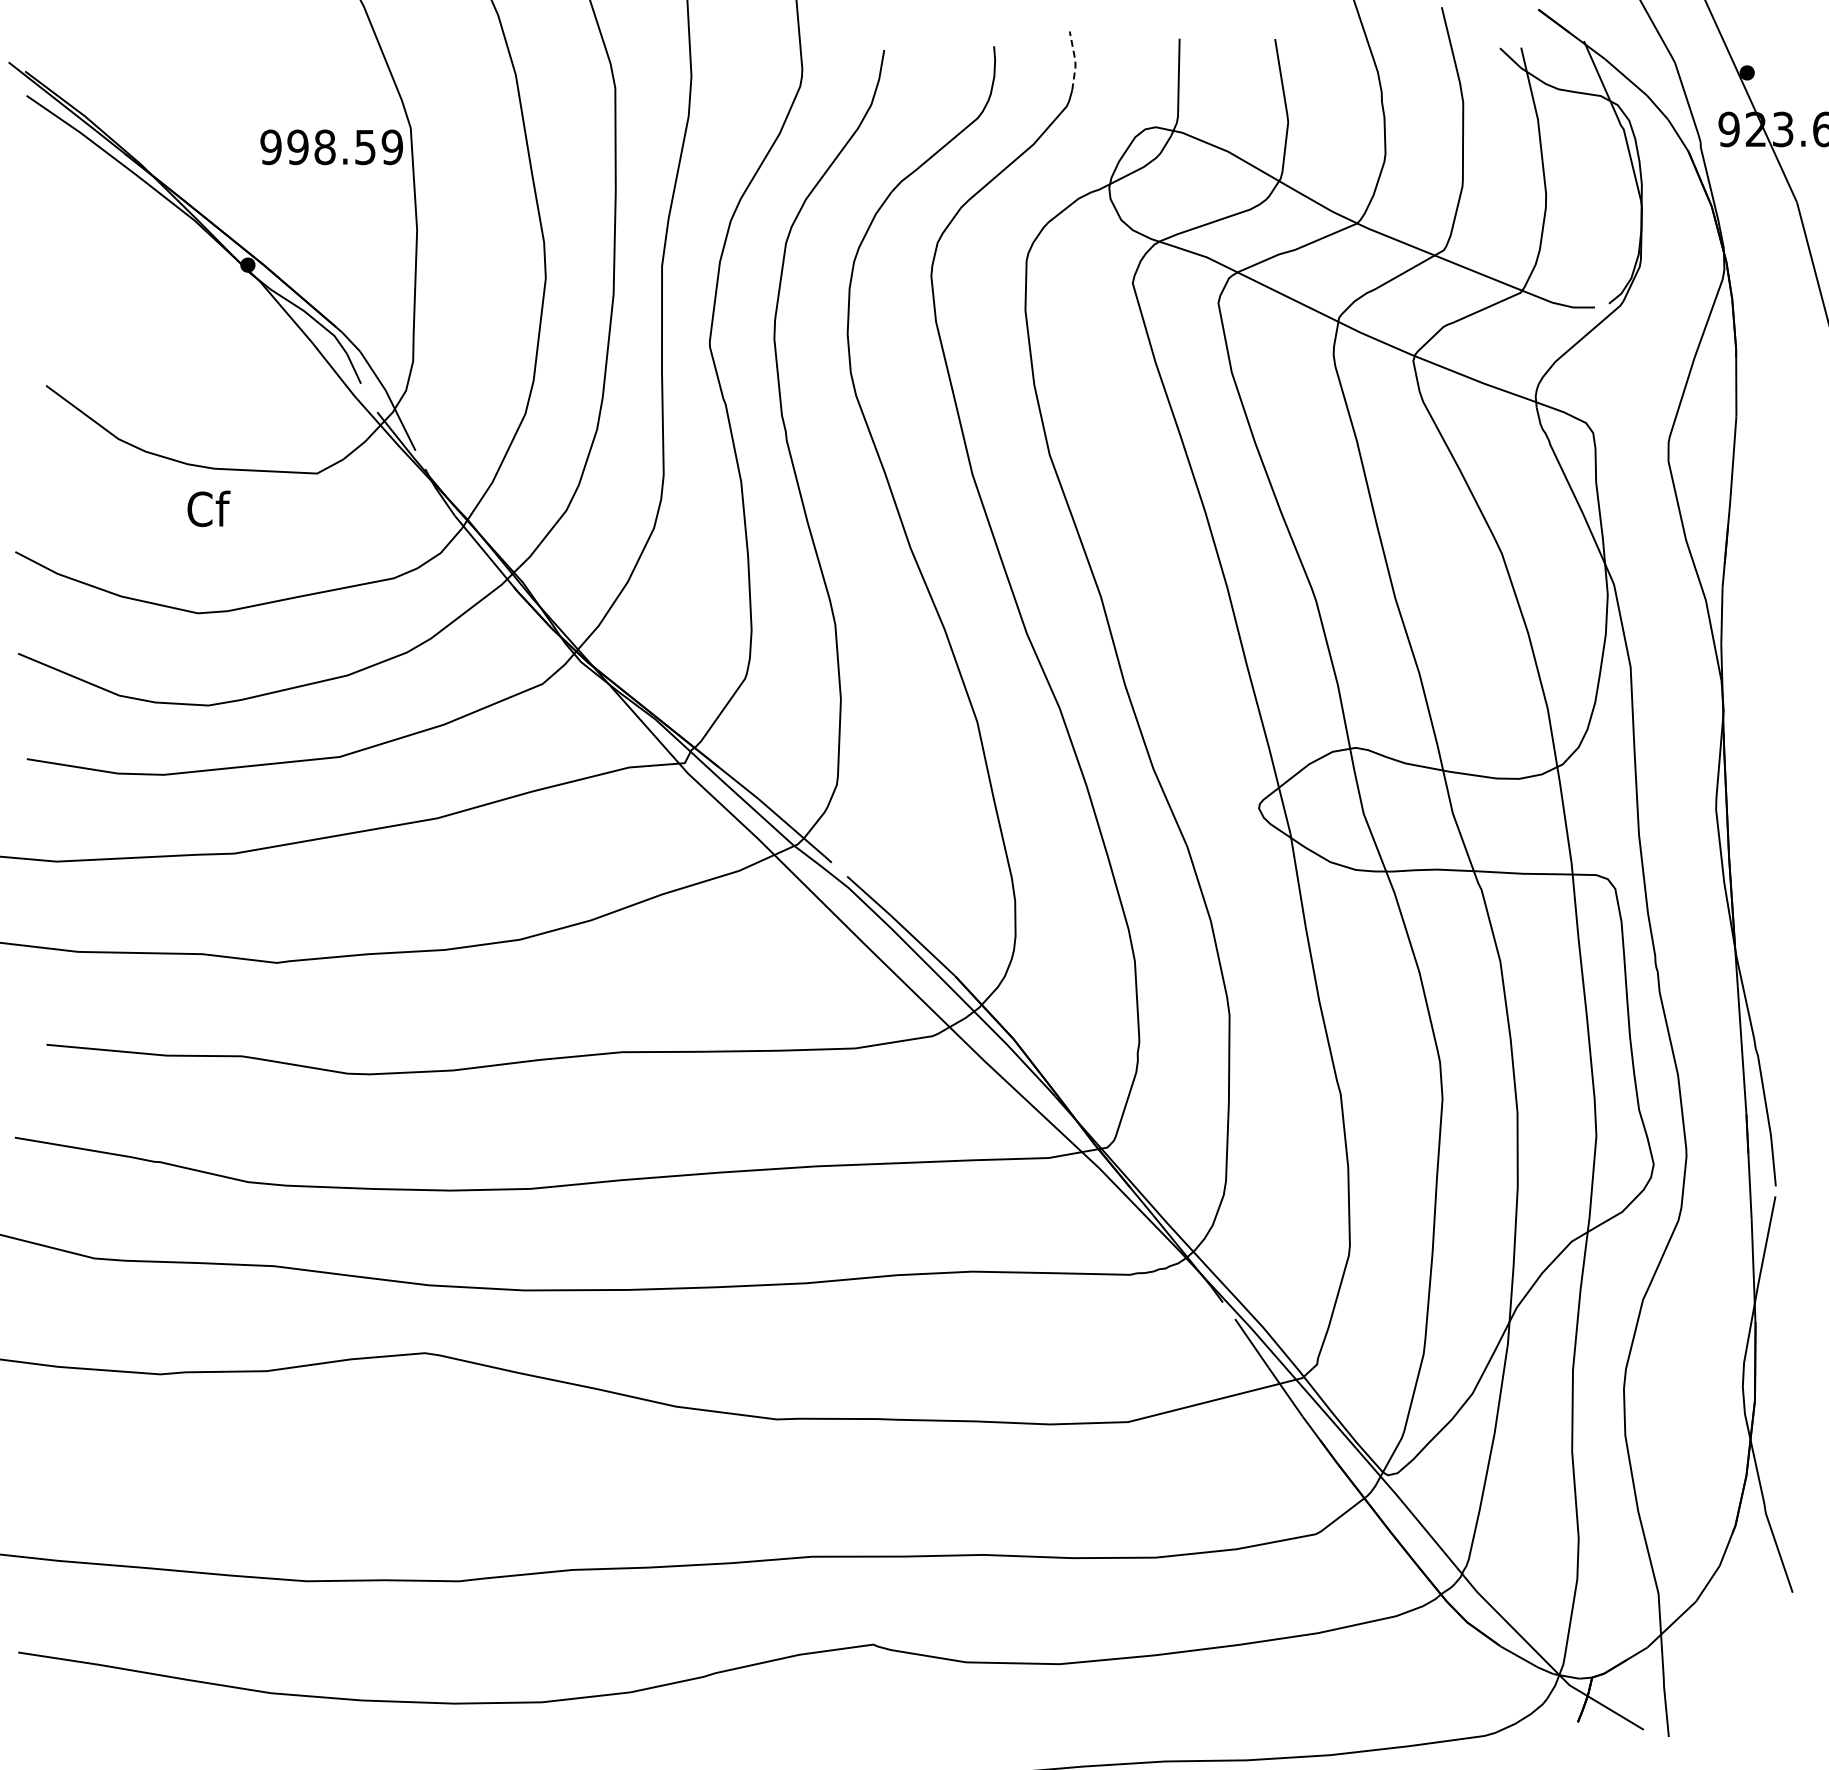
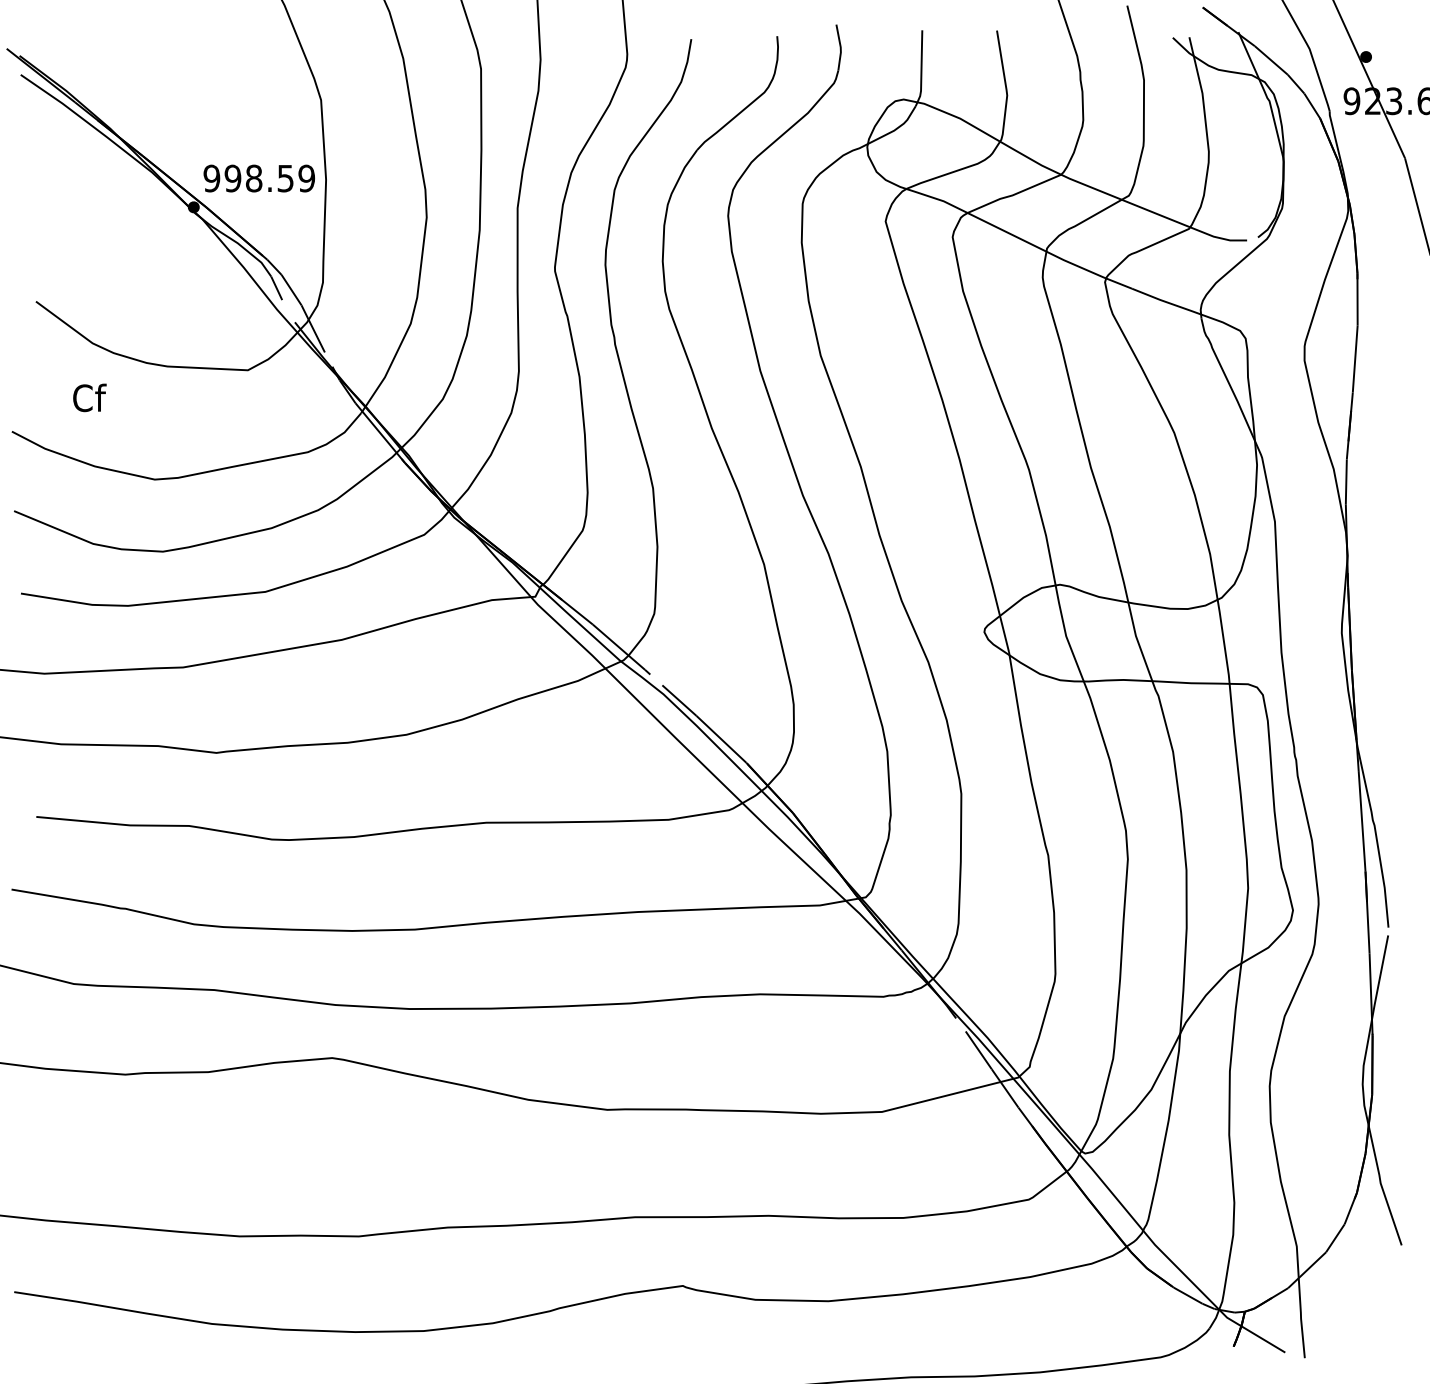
line: (1075, 60) -> (840, 47), dashed -> solid
text: (331, 147) -> (259, 178), moved
text: (208, 508) -> (89, 397), moved

